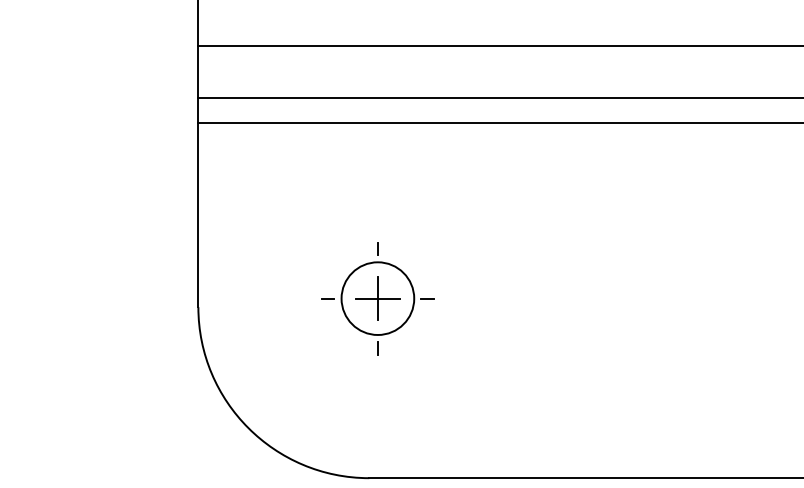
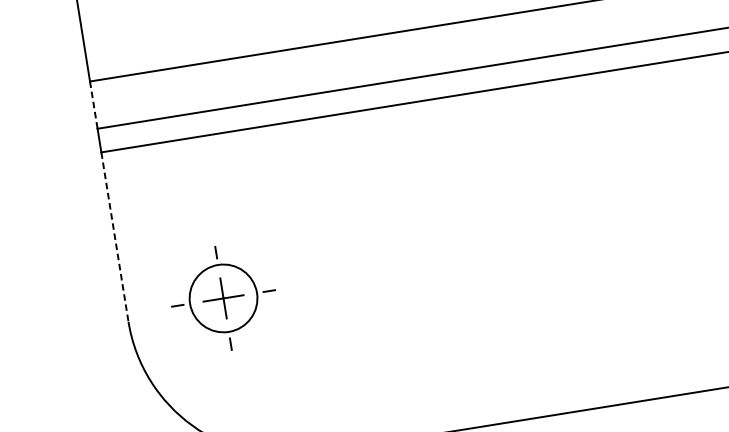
line: (198, 72) -> (93, 105), solid -> dashed
line: (198, 215) -> (115, 237), solid -> dashed
part: (377, 298) -> (223, 298), moved

